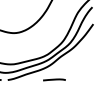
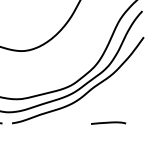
line: (54, 79) -> (108, 122), moved

